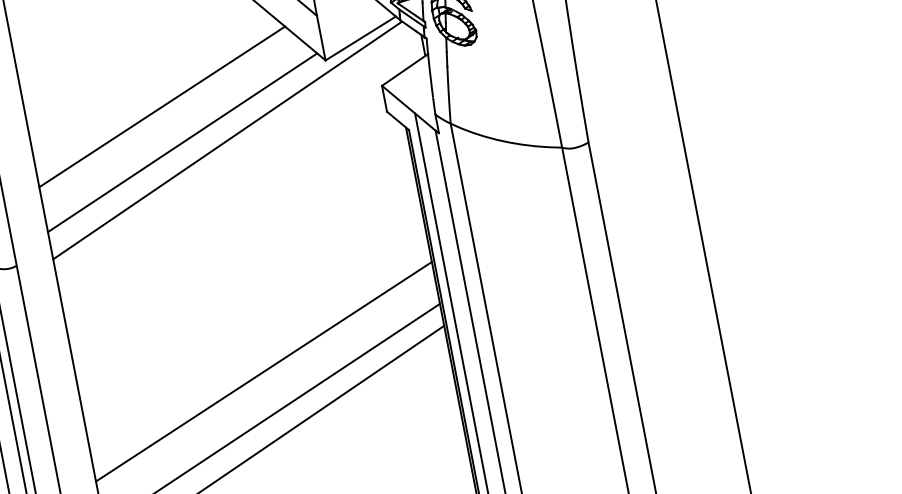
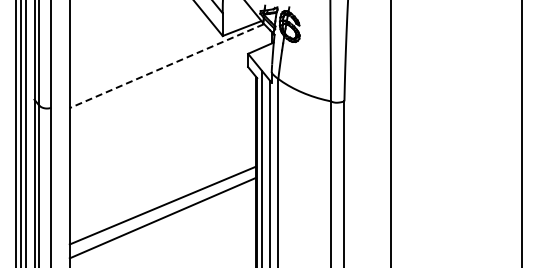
line: (161, 107) -> (137, 43), removed
line: (182, 141) -> (144, 62), removed
line: (226, 141) -> (166, 66), solid -> dashed
line: (263, 372) -> (162, 183), removed

